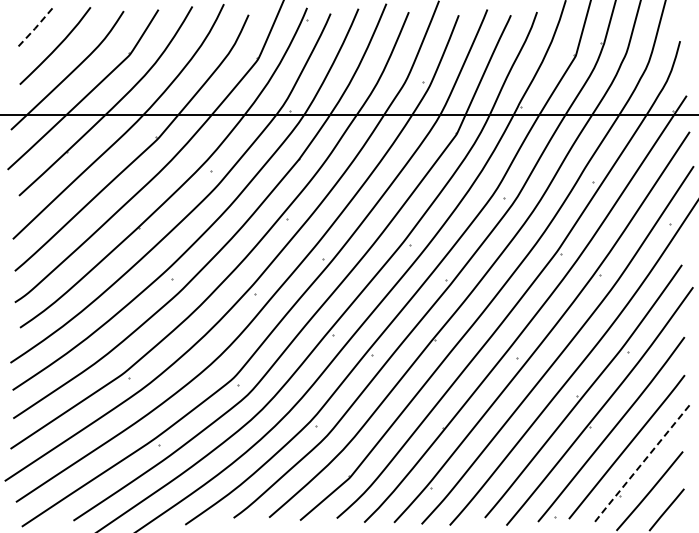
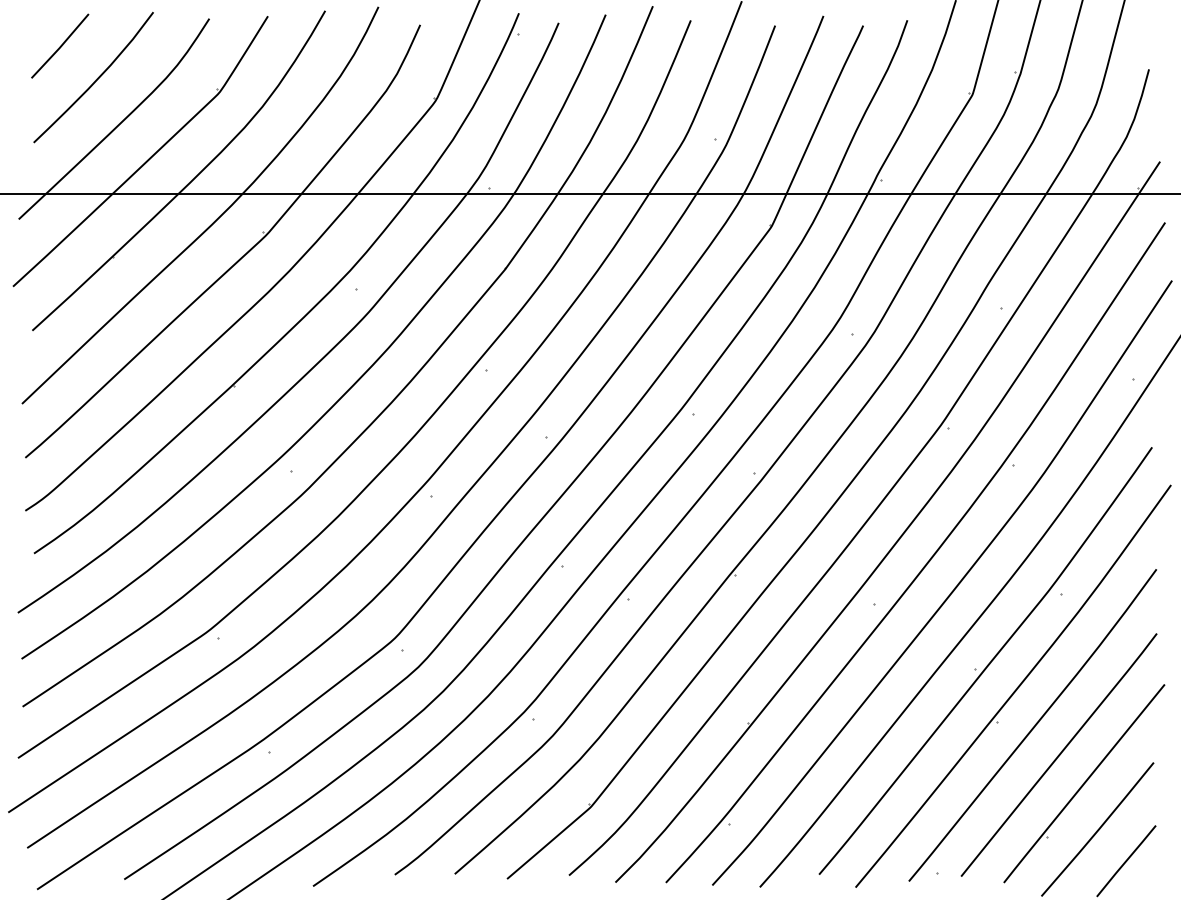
line: (35, 28) -> (60, 48), dashed -> solid
line: (641, 465) -> (1083, 786), dashed -> solid

